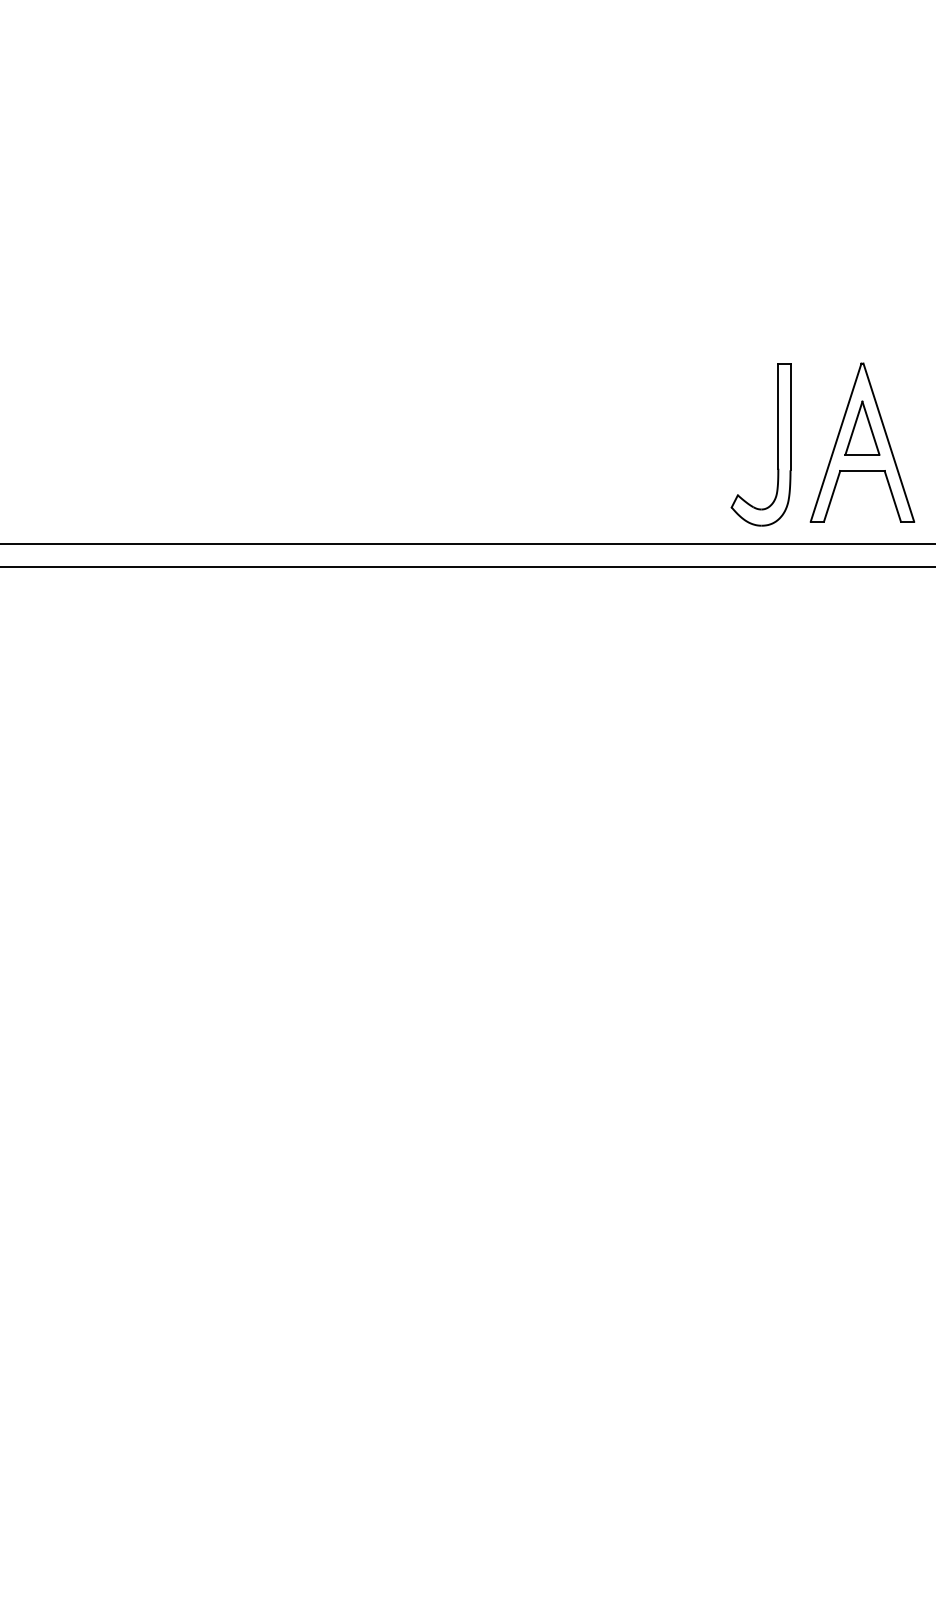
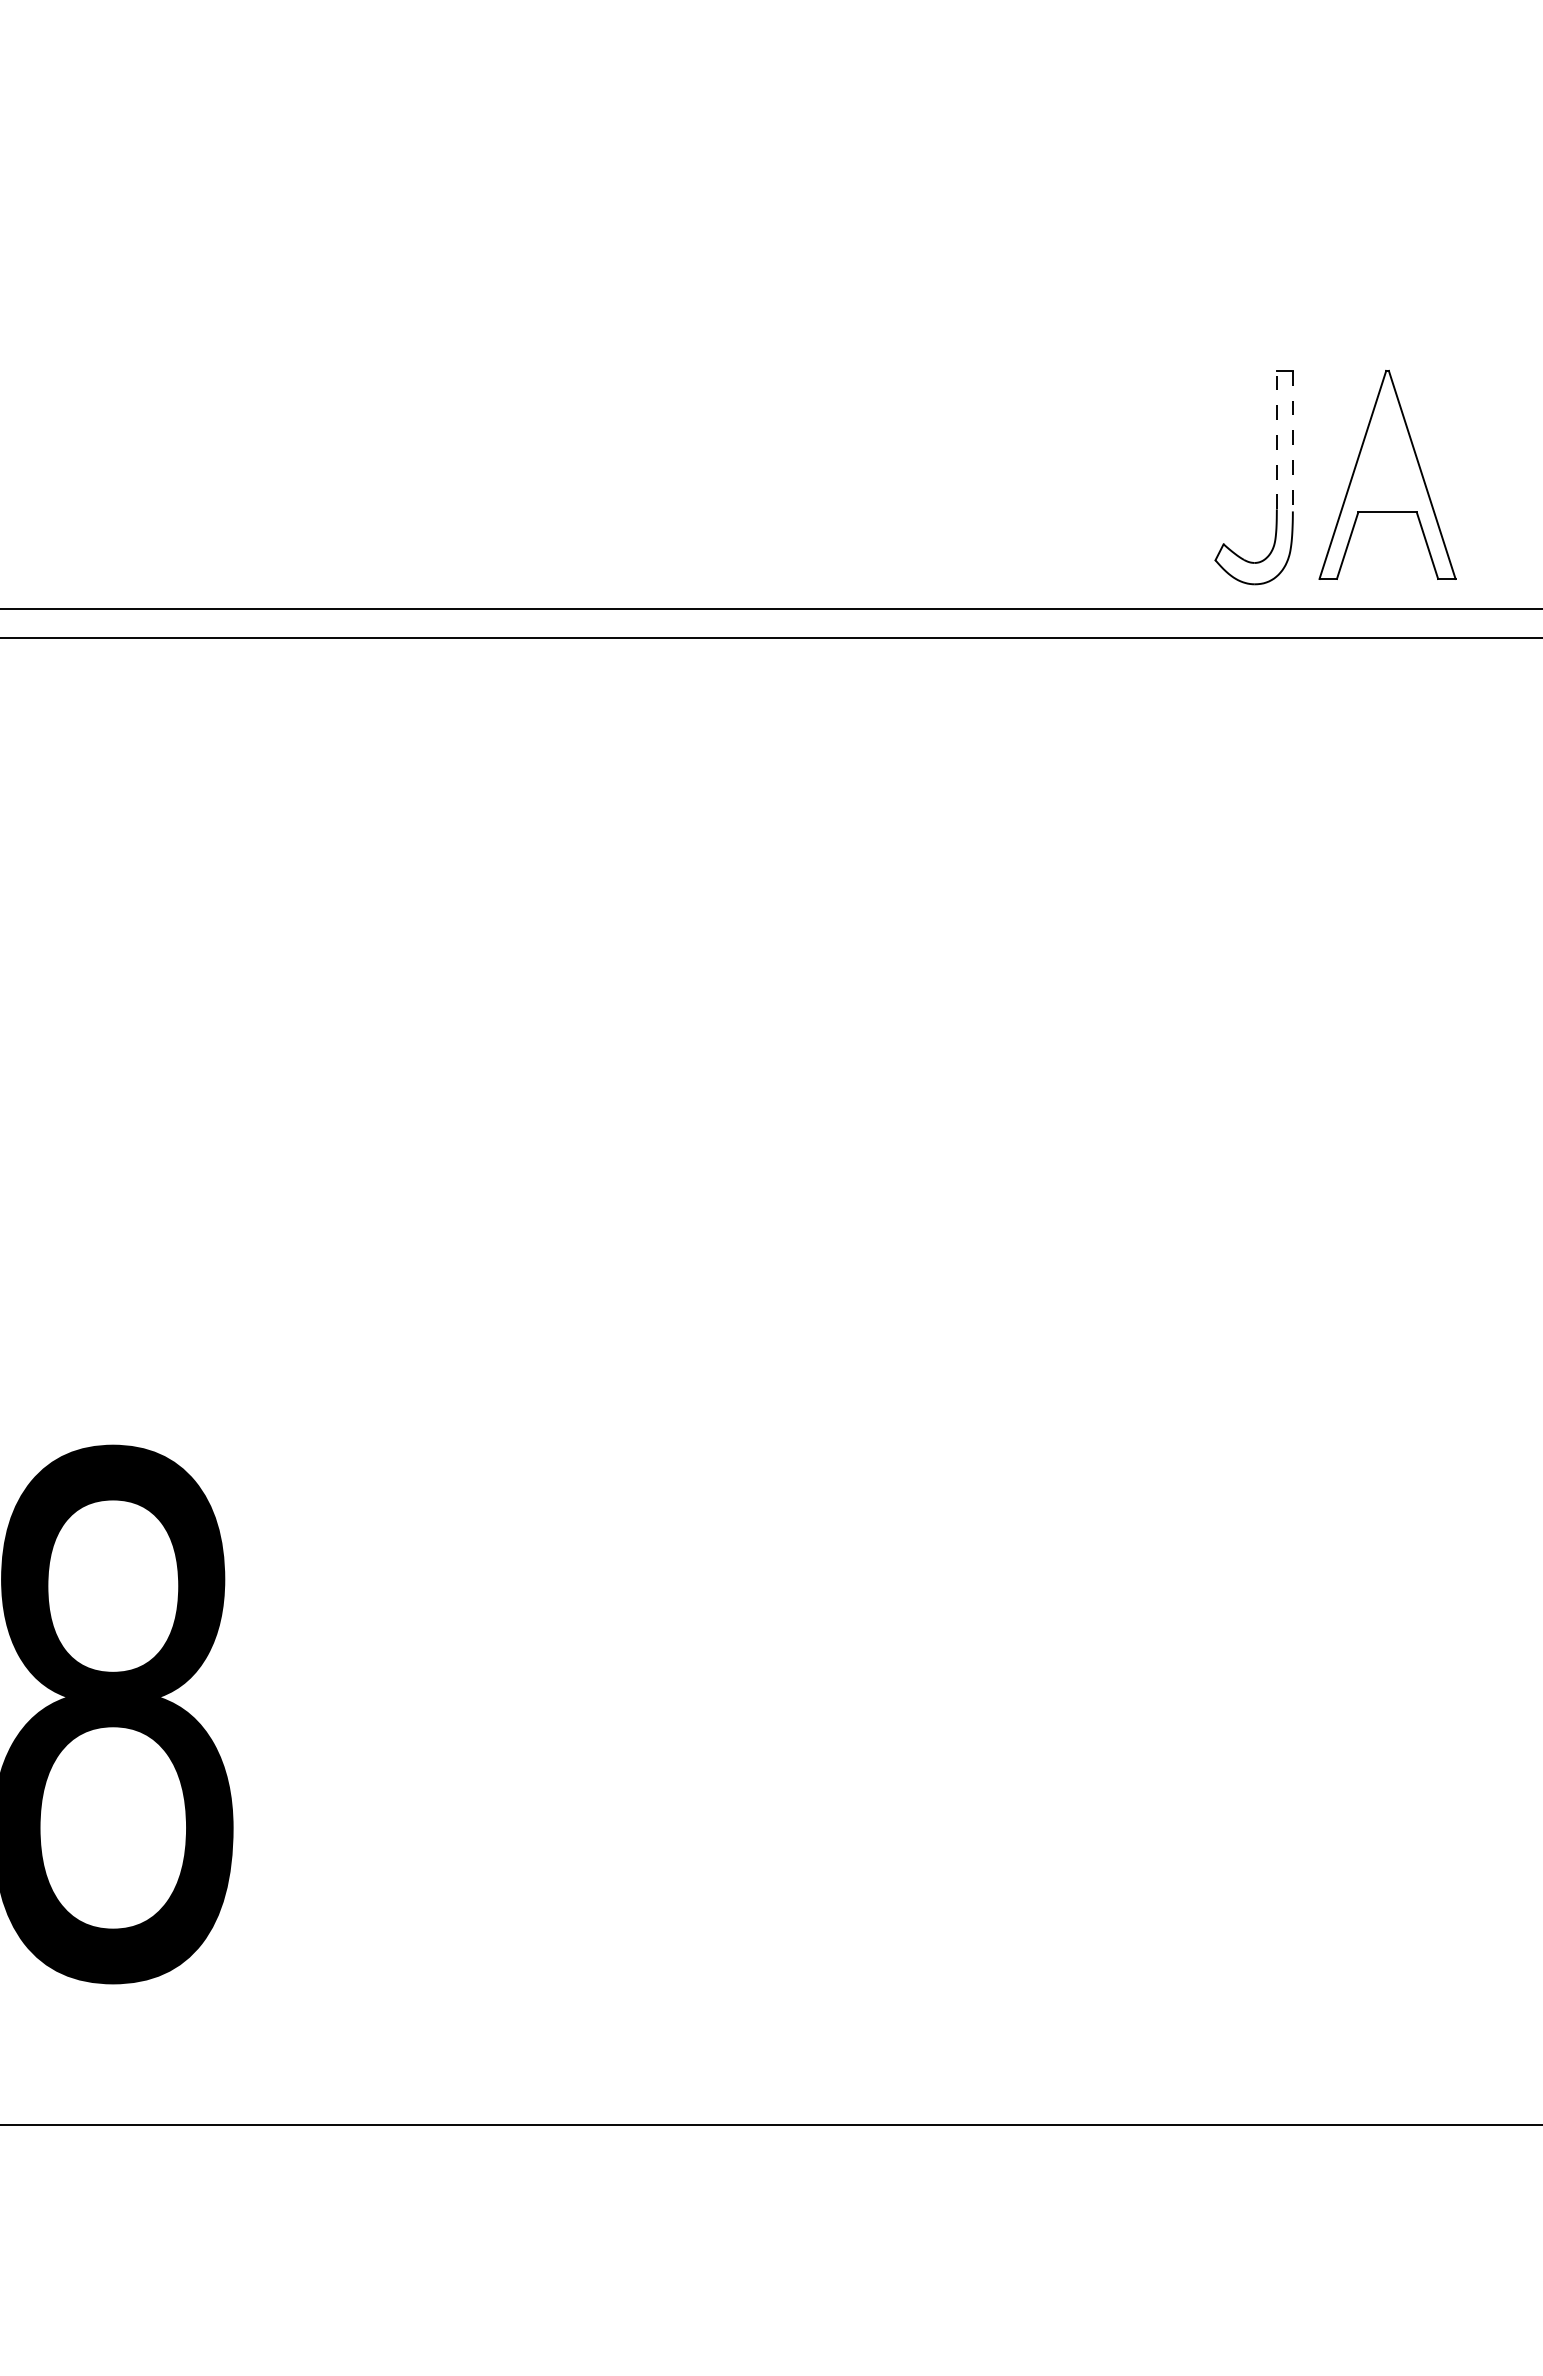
line: (778, 415) -> (1276, 439), solid -> dashed
line: (790, 417) -> (1292, 441), solid -> dashed
part: (862, 427) -> (1387, 455), removed

